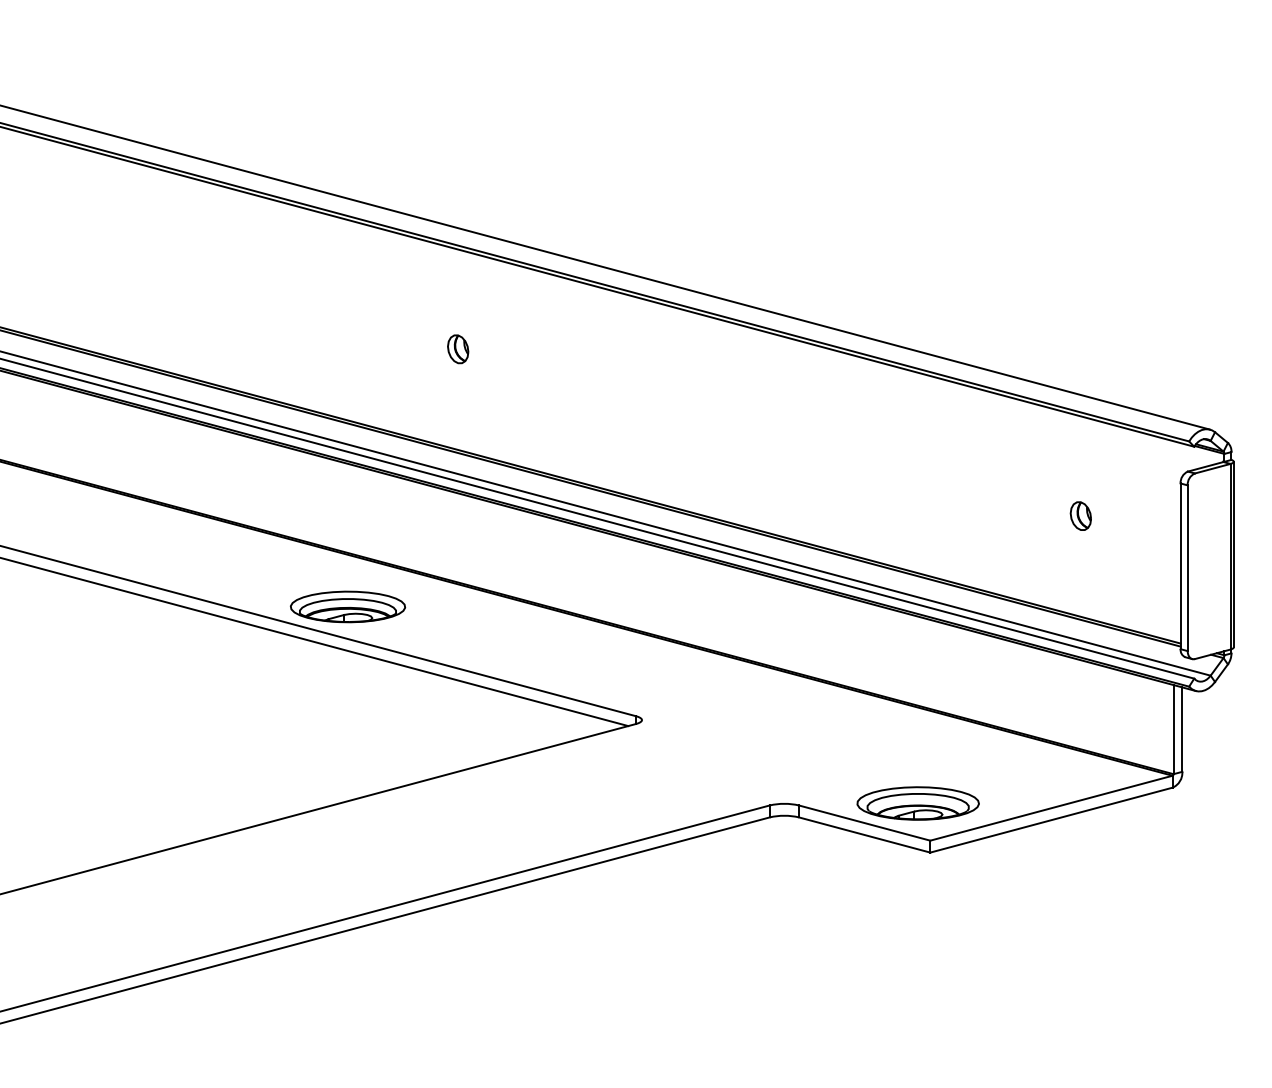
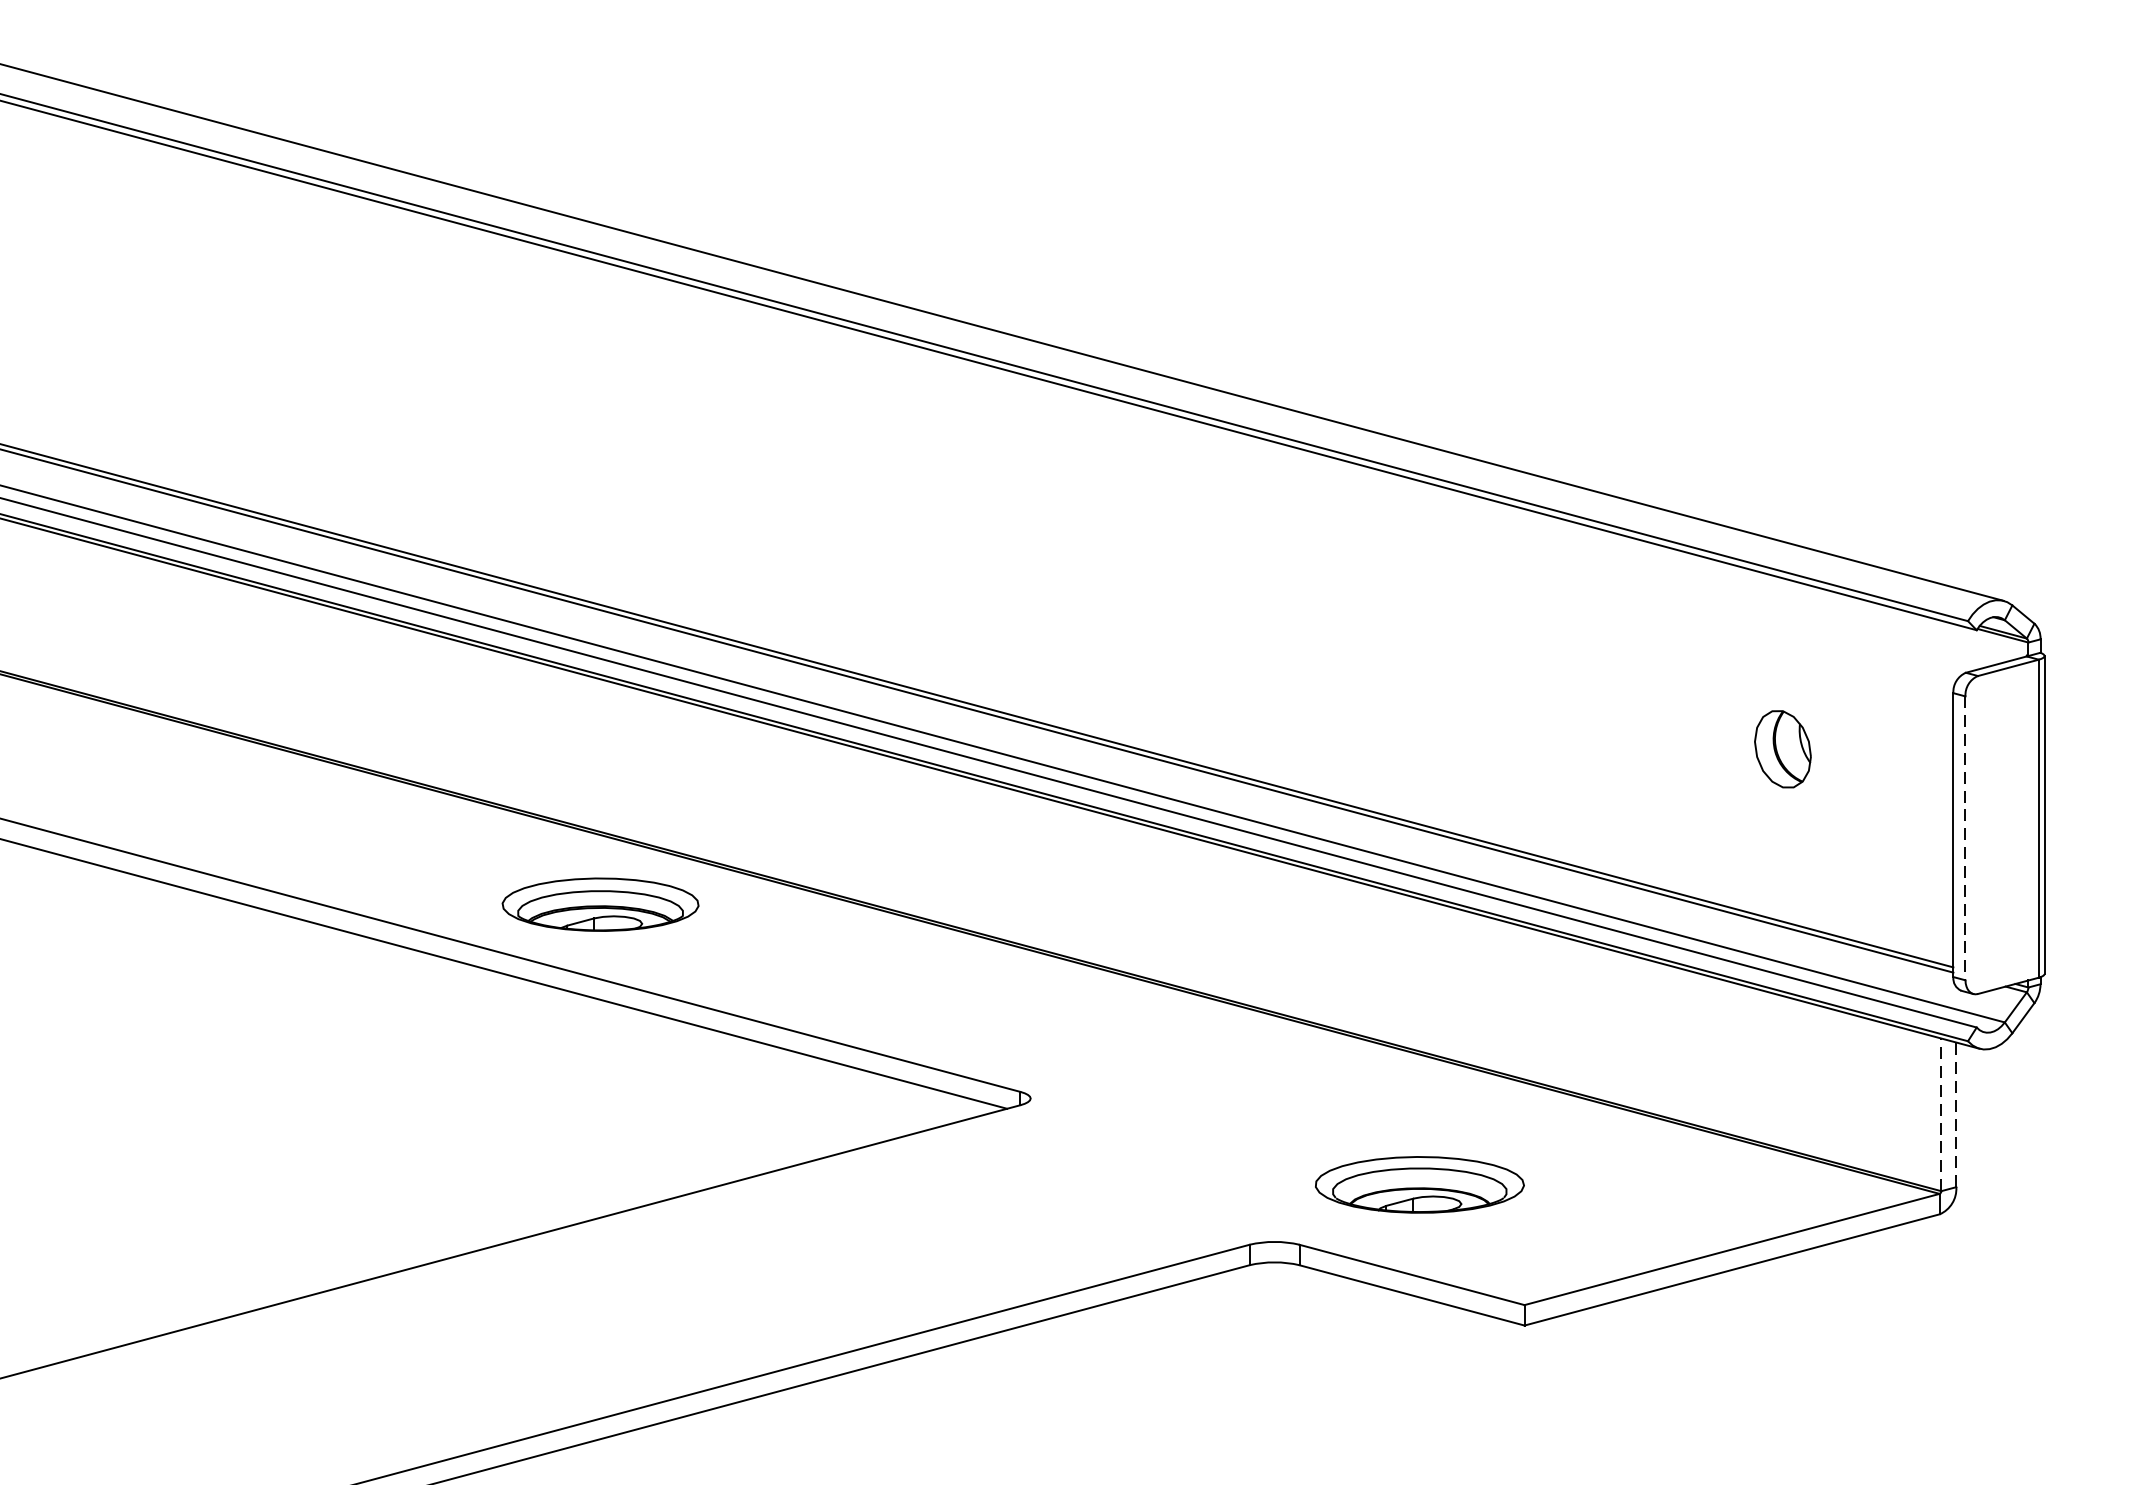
part: (458, 349) -> (716, 463), removed
part: (1080, 515) -> (1781, 748), size x1.6
line: (1187, 568) -> (1965, 838), solid -> dashed
part: (348, 606) -> (601, 903), moved
line: (1173, 729) -> (1941, 1114), solid -> dashed
line: (1182, 729) -> (1956, 1114), solid -> dashed
part: (917, 803) -> (1418, 1184), moved

